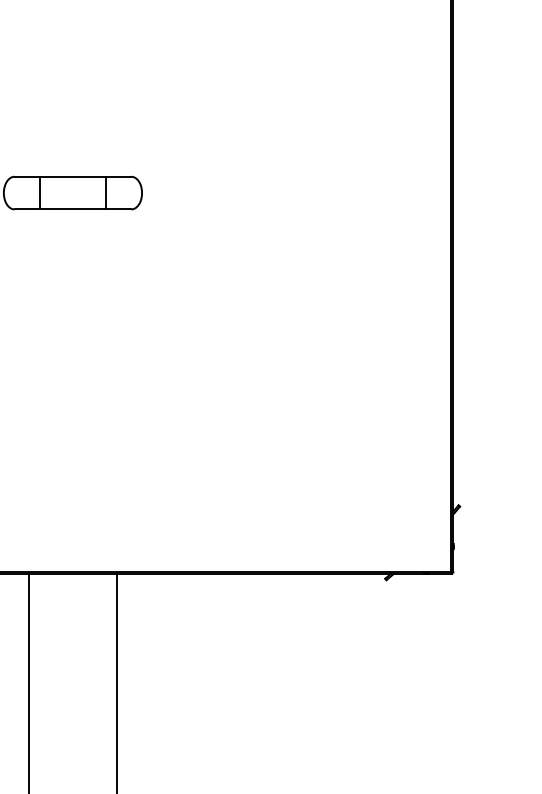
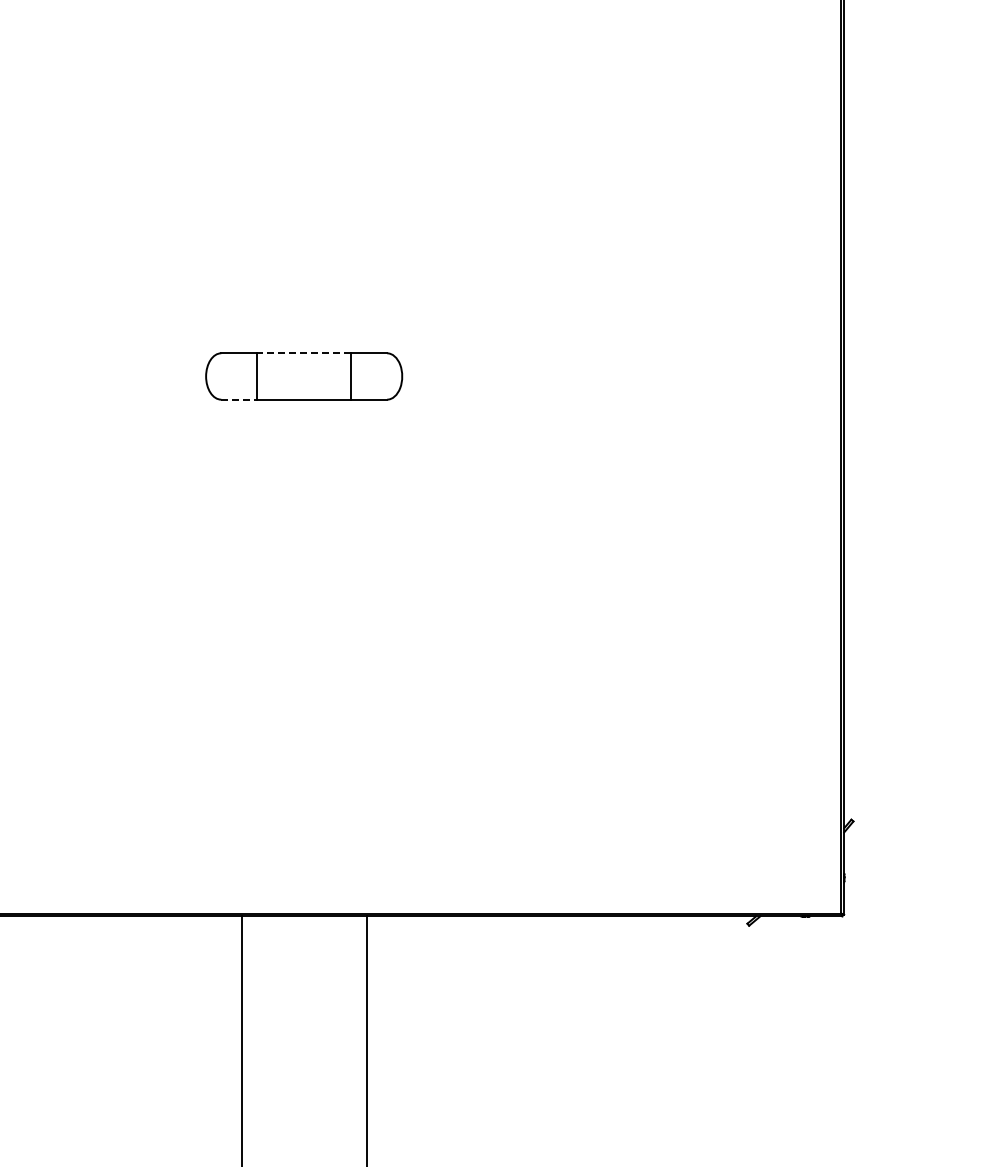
line: (72, 176) -> (303, 353), solid -> dashed
line: (27, 209) -> (239, 399), solid -> dashed

